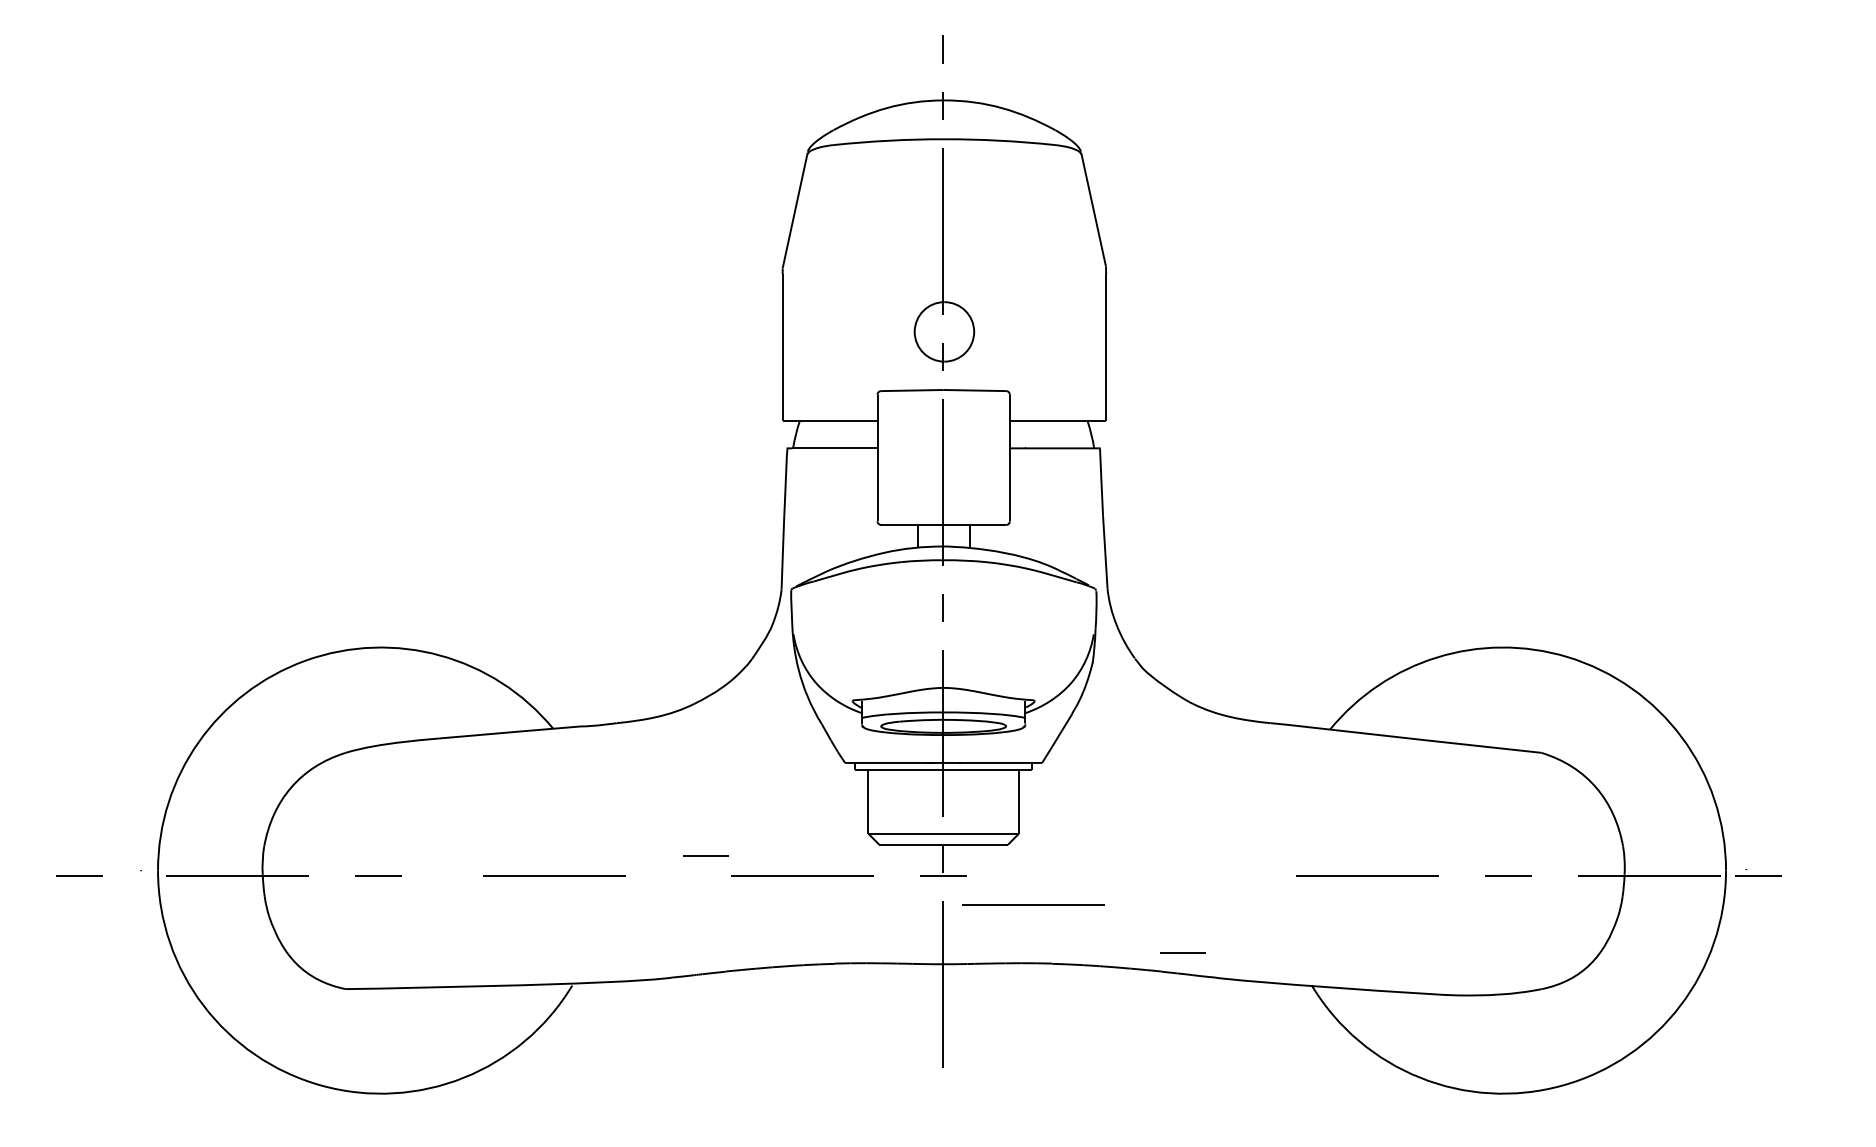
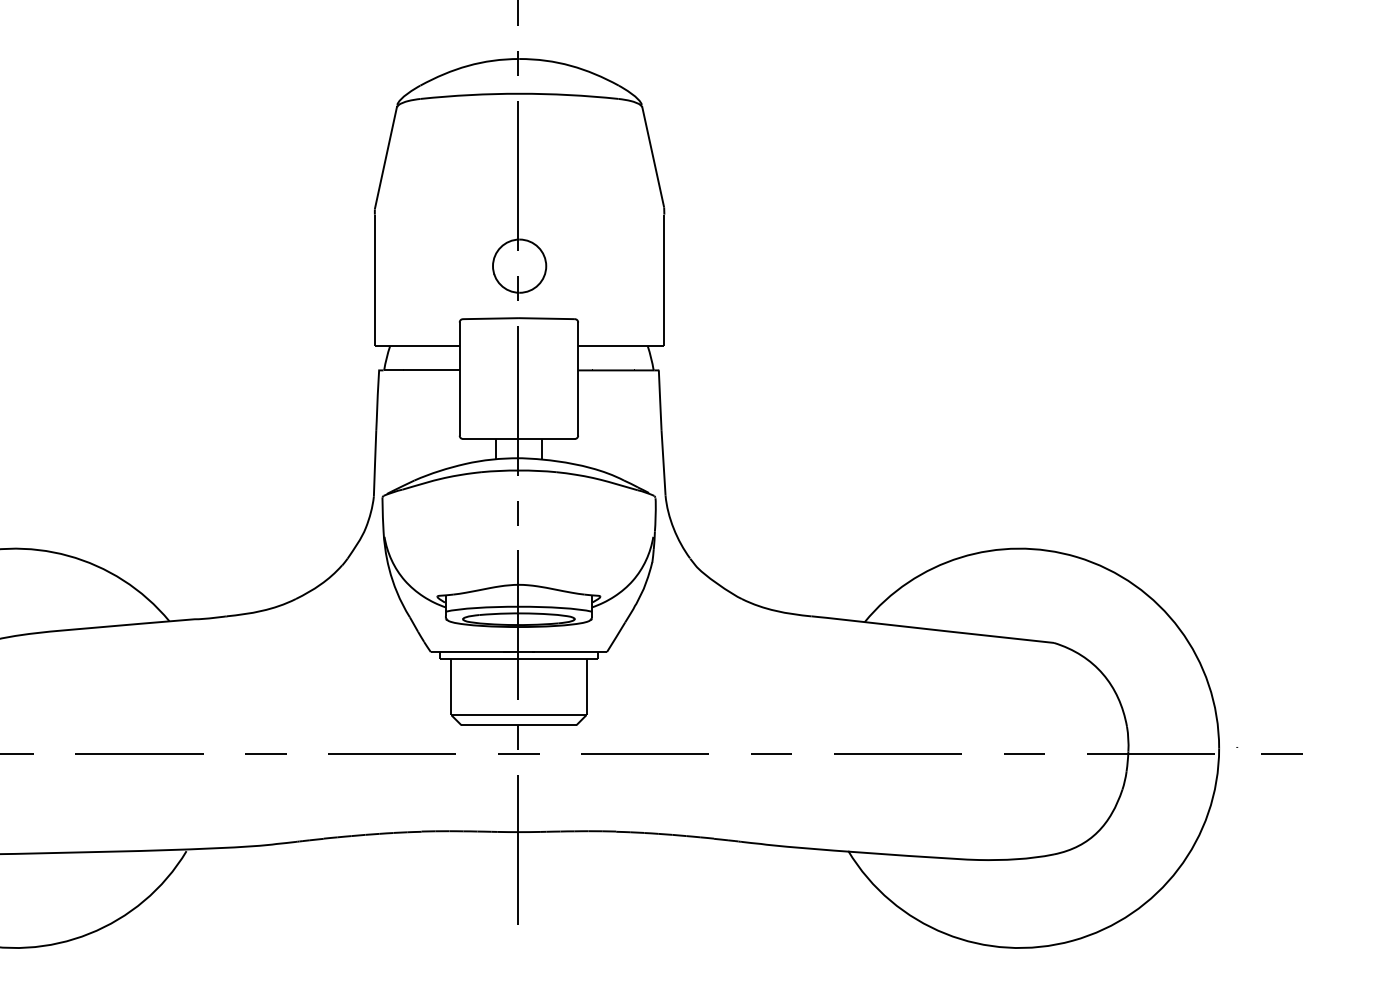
line: (705, 855) -> (265, 752), moved
line: (554, 875) -> (139, 752), moved
line: (1758, 875) -> (1282, 752), moved
line: (1033, 904) -> (644, 752), moved
line: (1182, 952) -> (771, 752), moved

